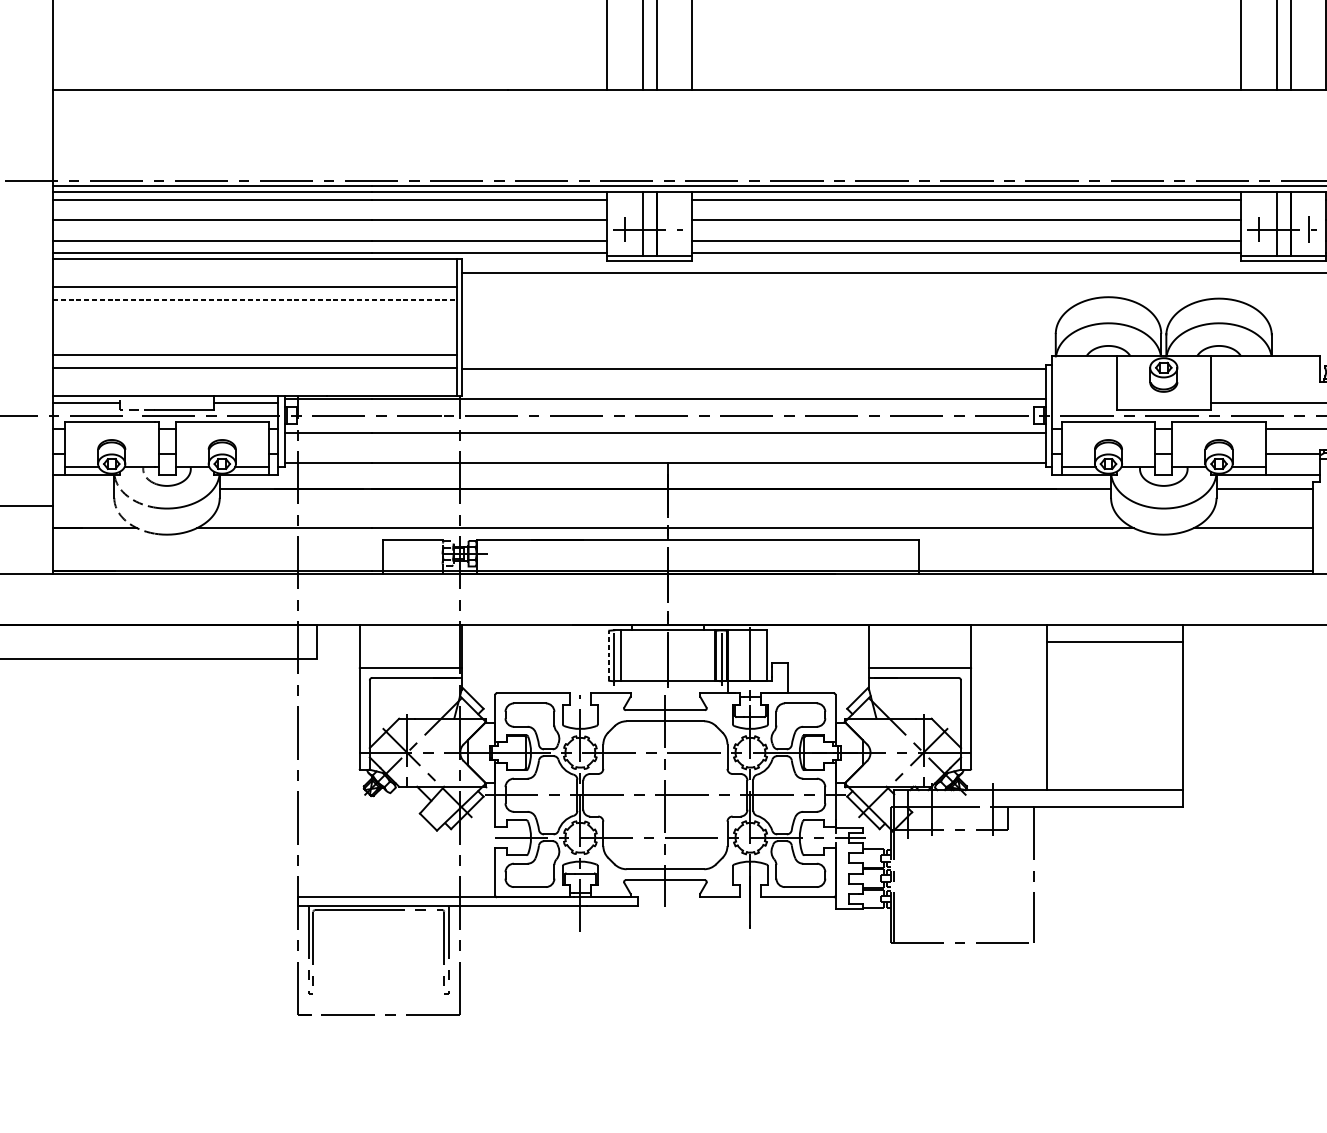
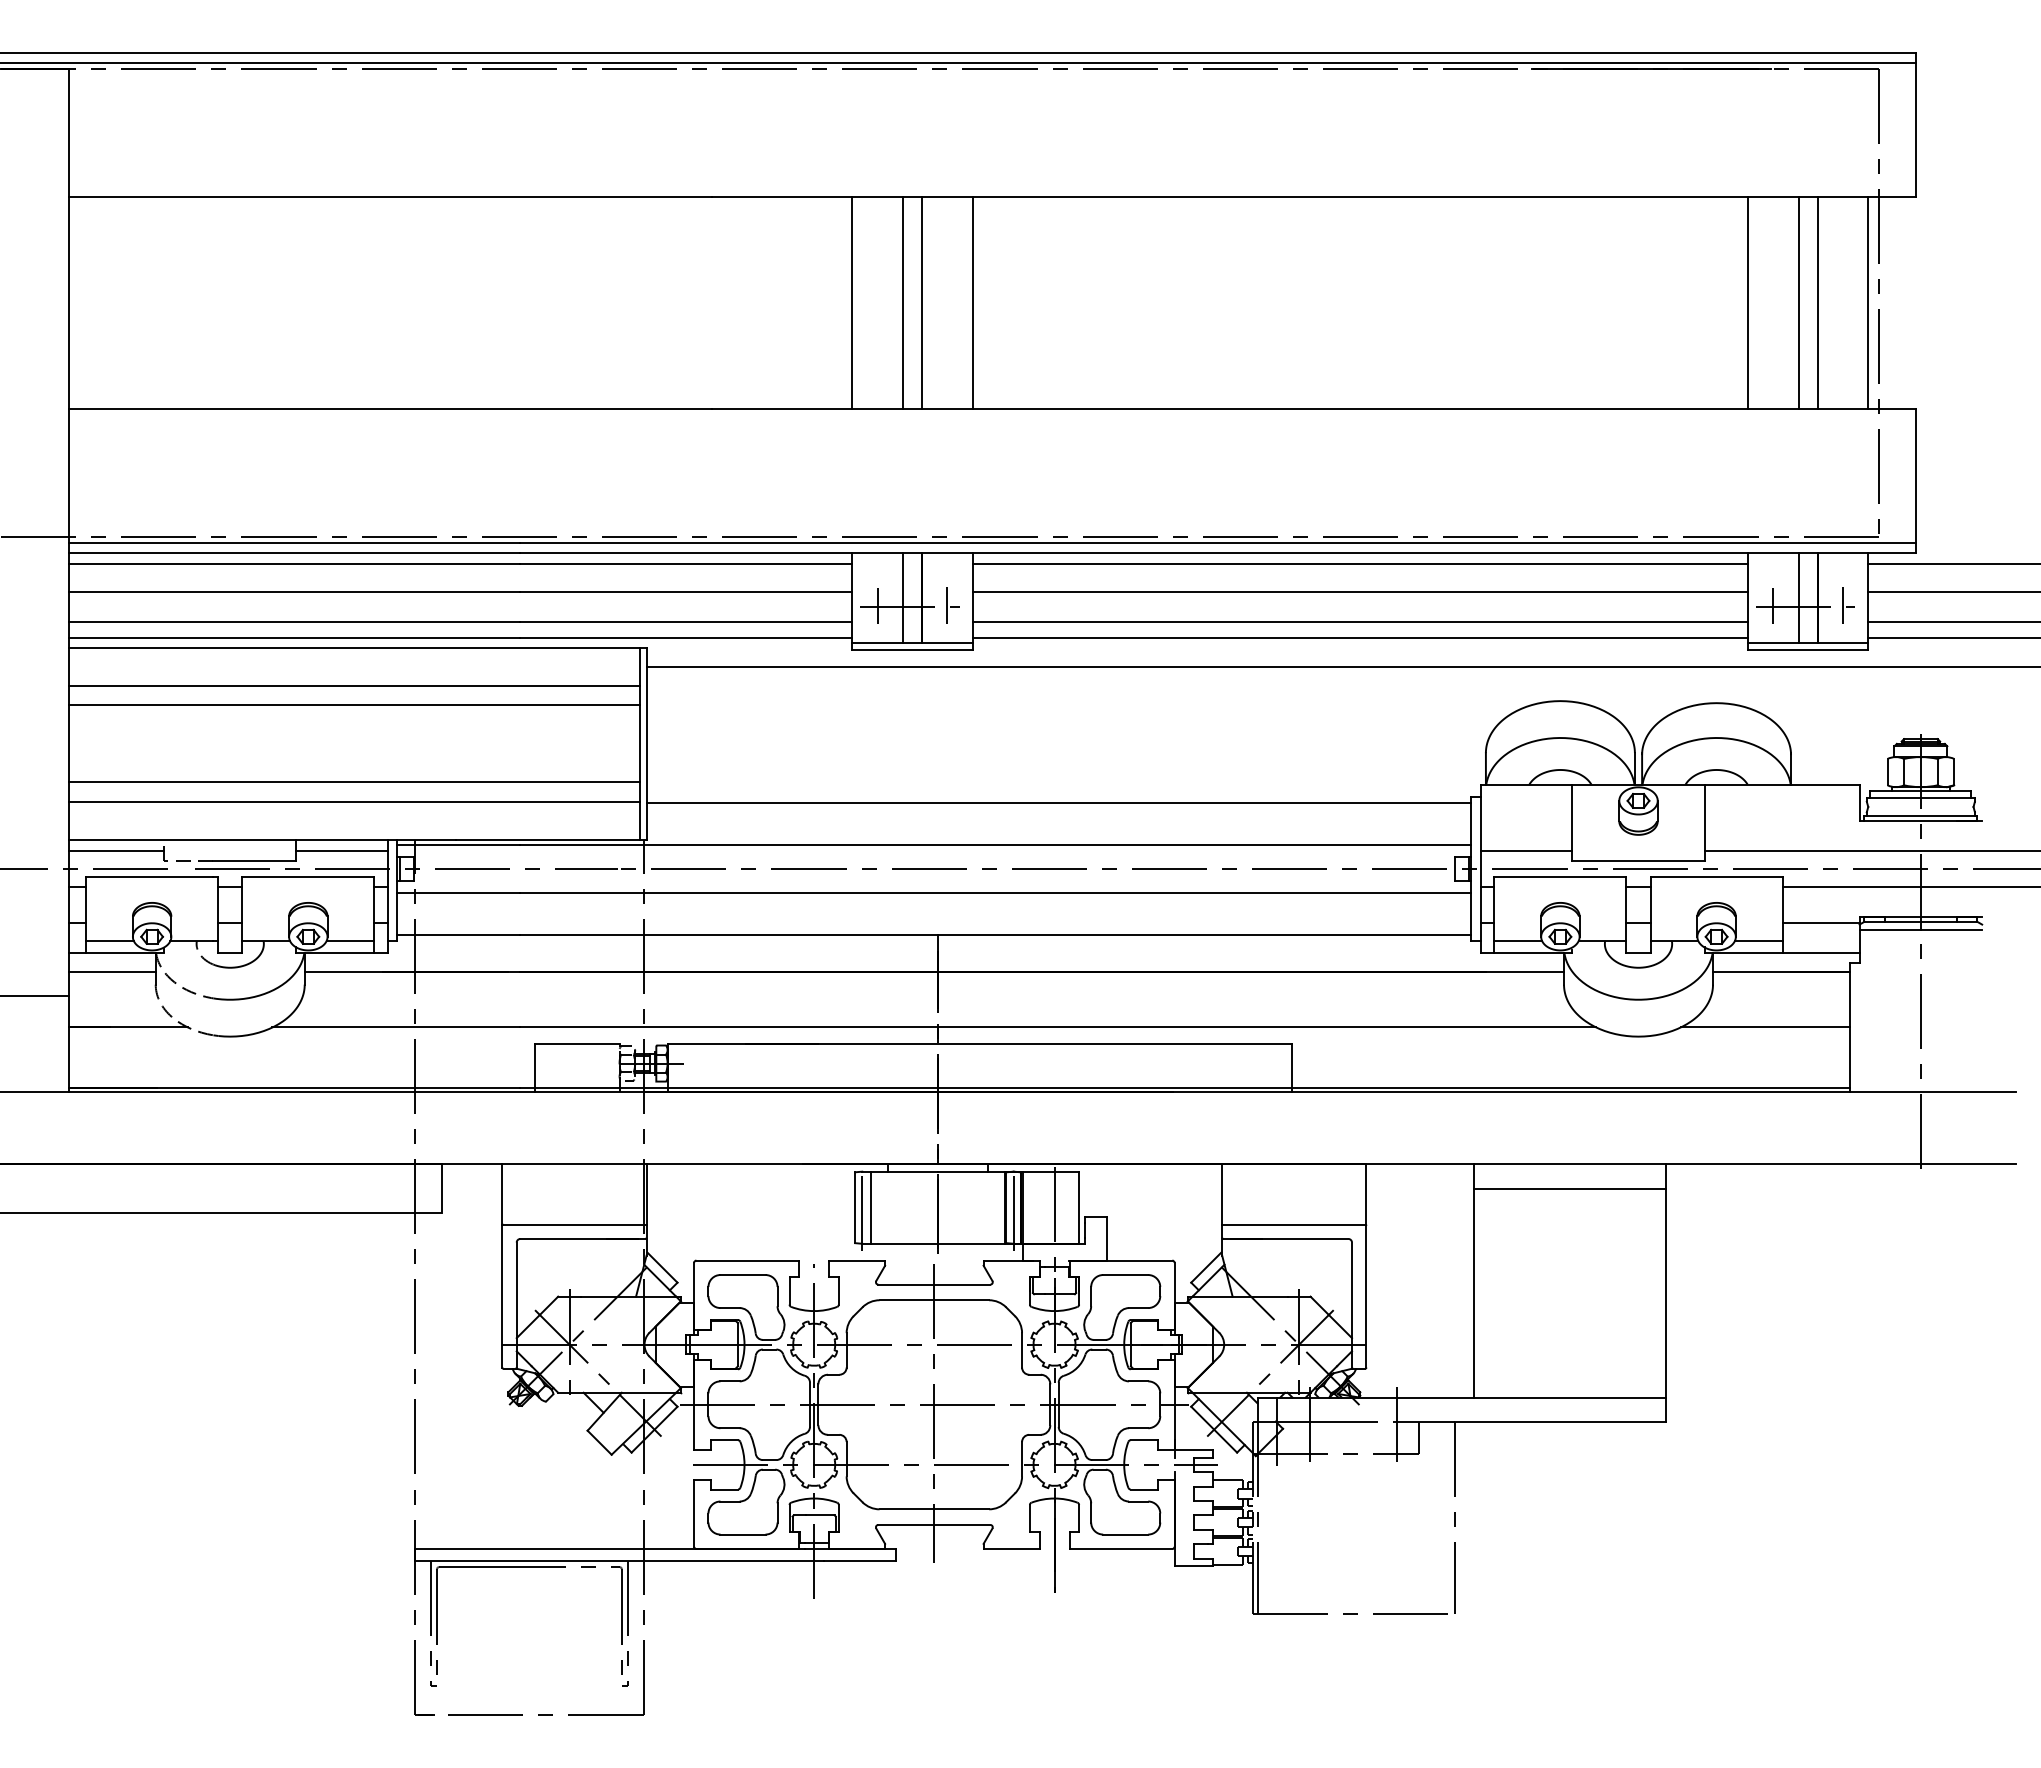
line: (674, 229) -> (947, 605), added
line: (255, 300) -> (355, 705), dashed -> solid
line: (1084, 403) -> (1526, 851), added
line: (83, 489) -> (112, 972), added
line: (609, 655) -> (855, 1207), dashed -> solid

